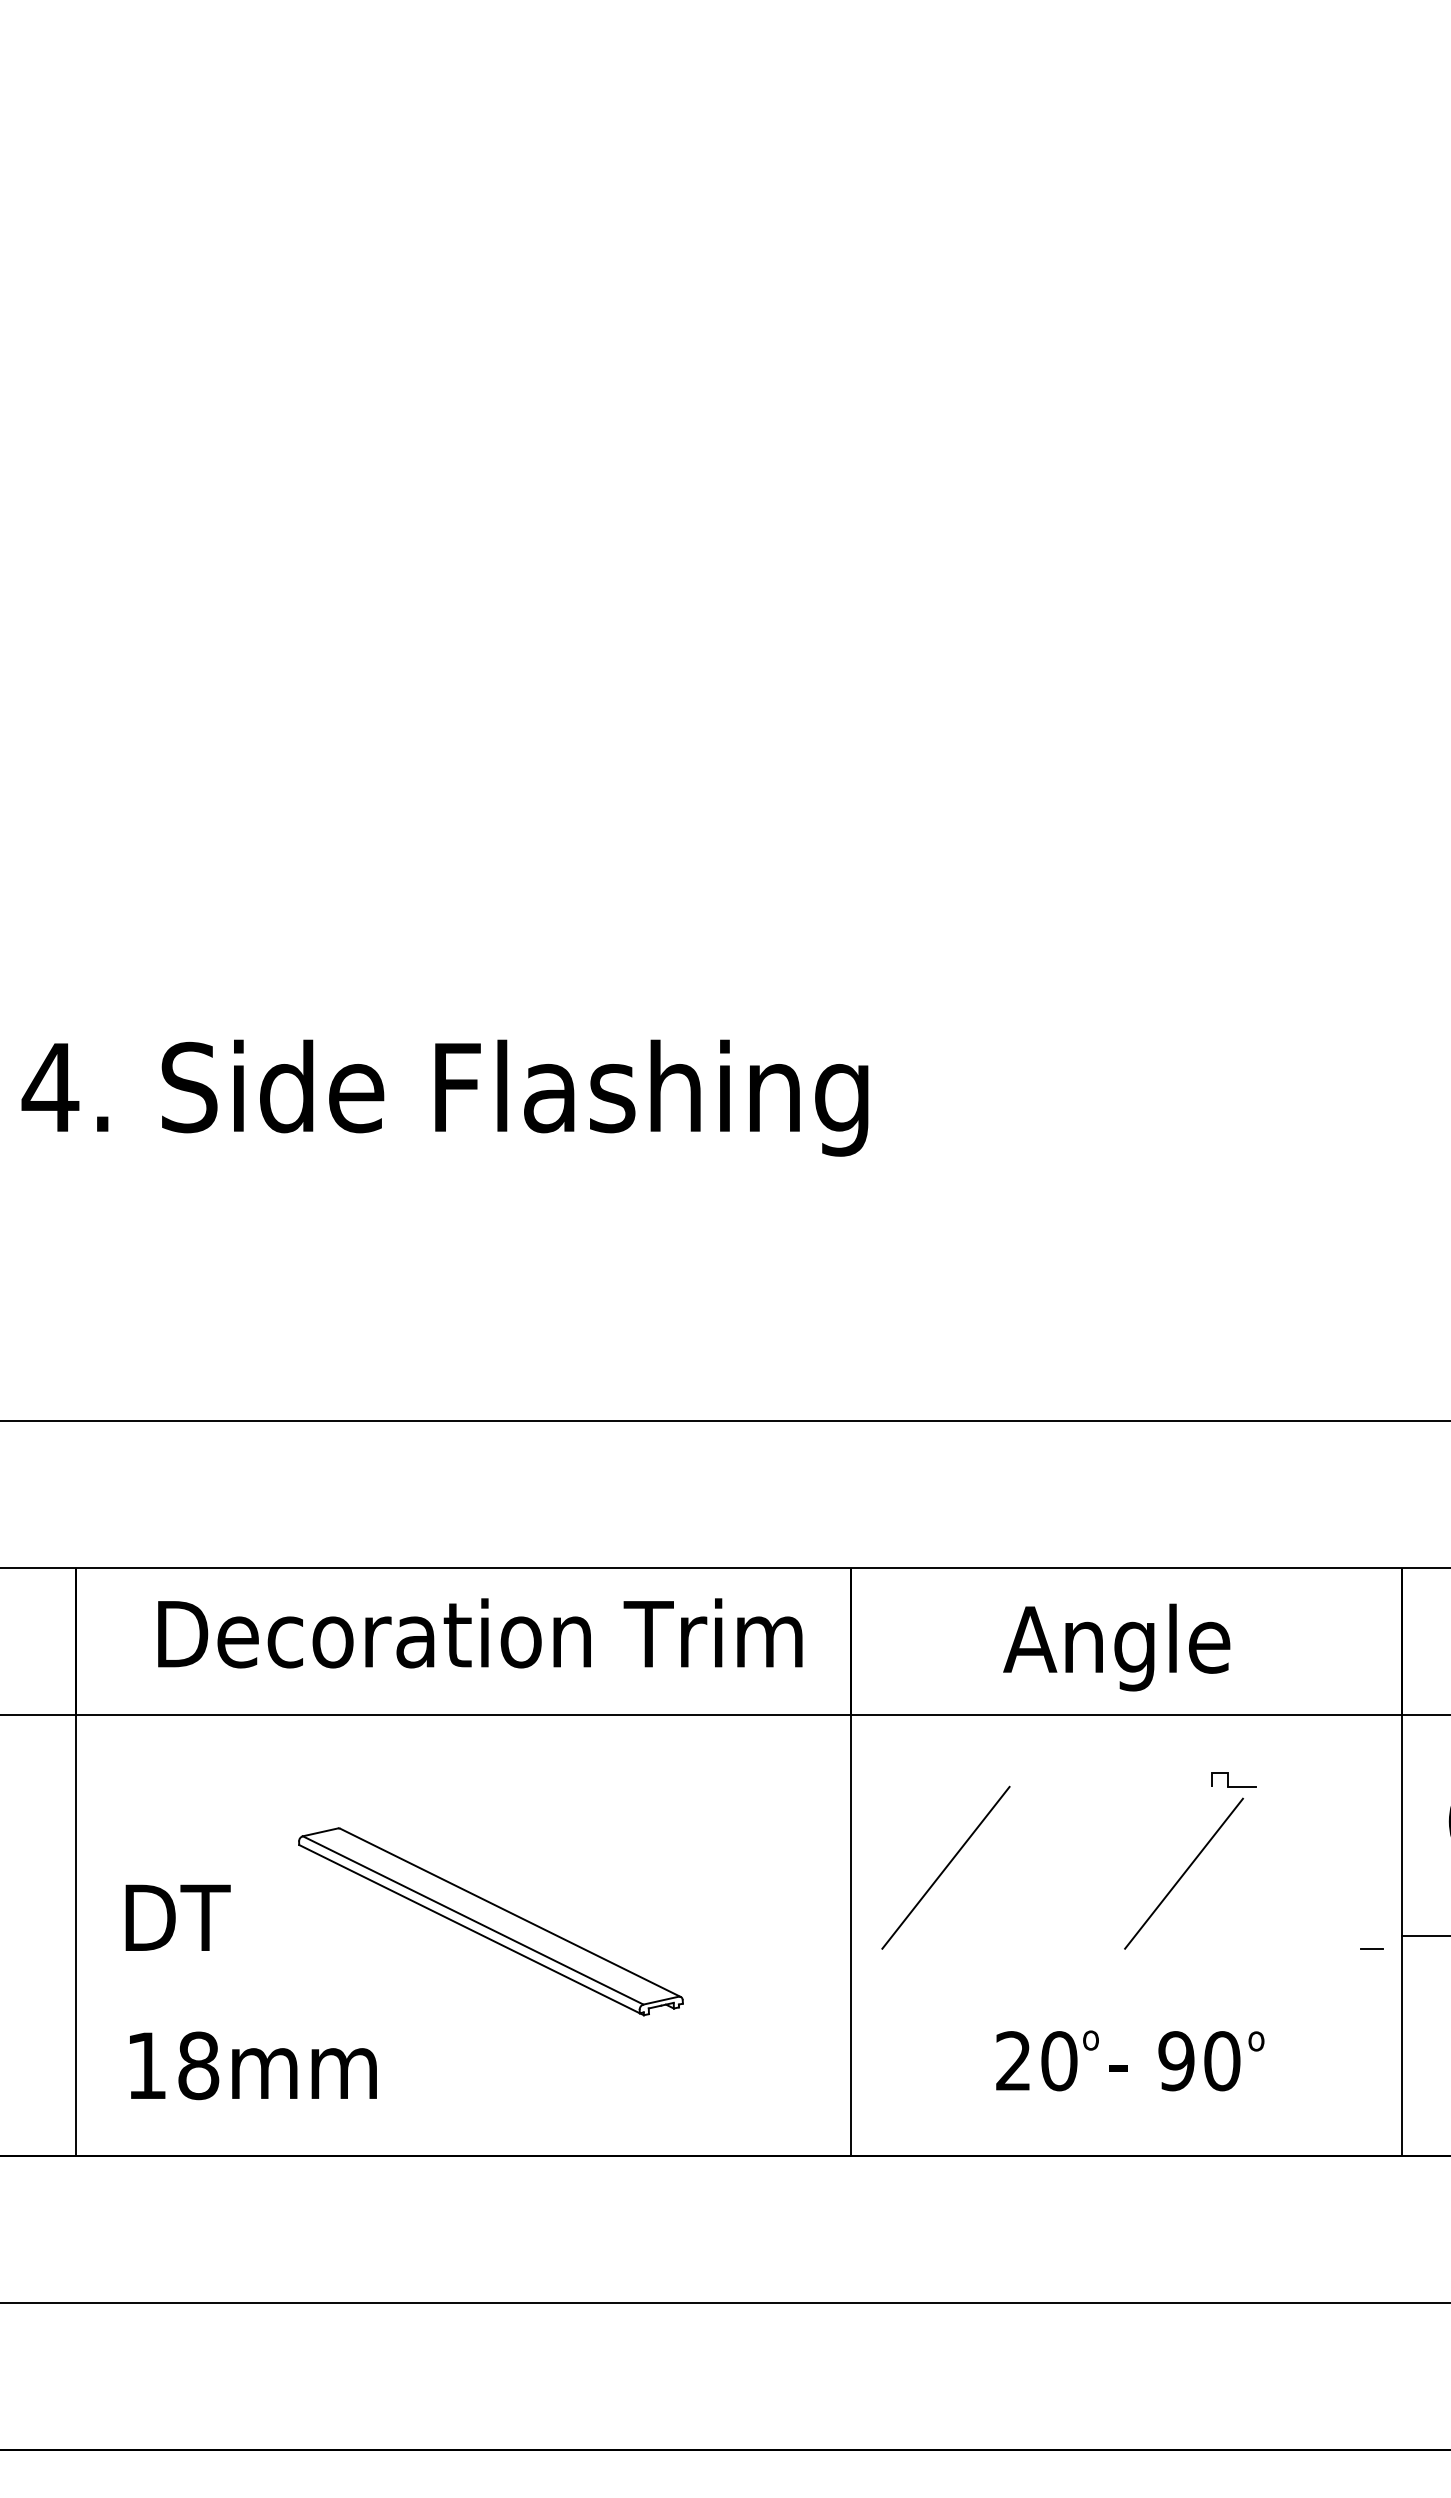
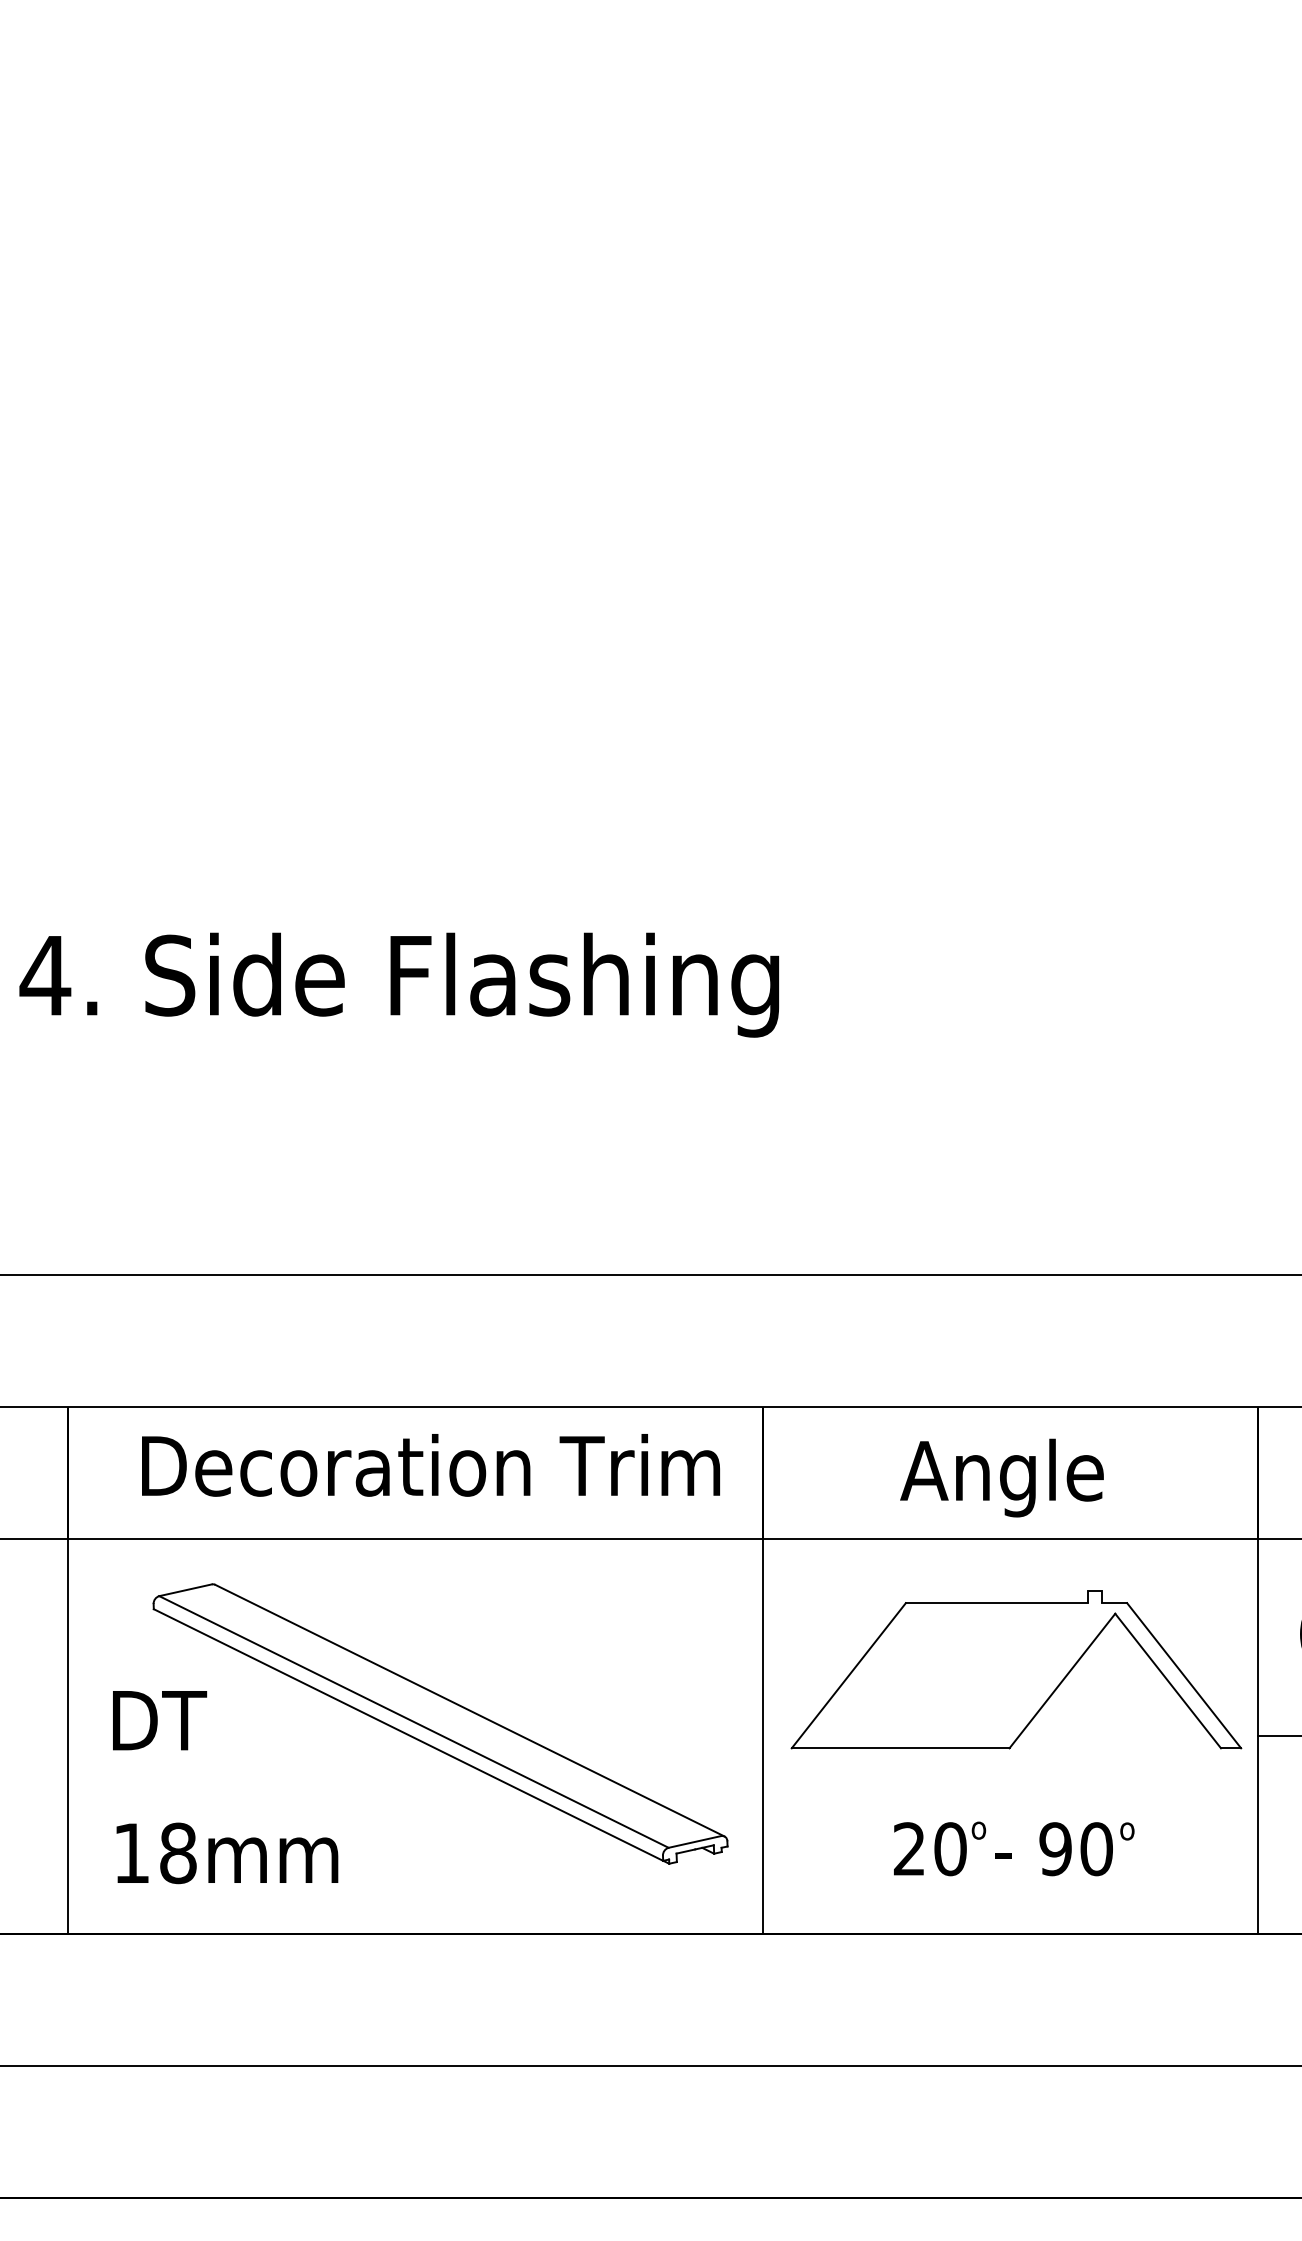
line: (1110, 1786) -> (996, 1602), added
line: (1319, 1867) -> (1183, 1675), added
line: (1301, 1873) -> (1167, 1680), added
part: (490, 1921) -> (440, 1723), size x1.67
line: (1003, 1948) -> (900, 1748), added

